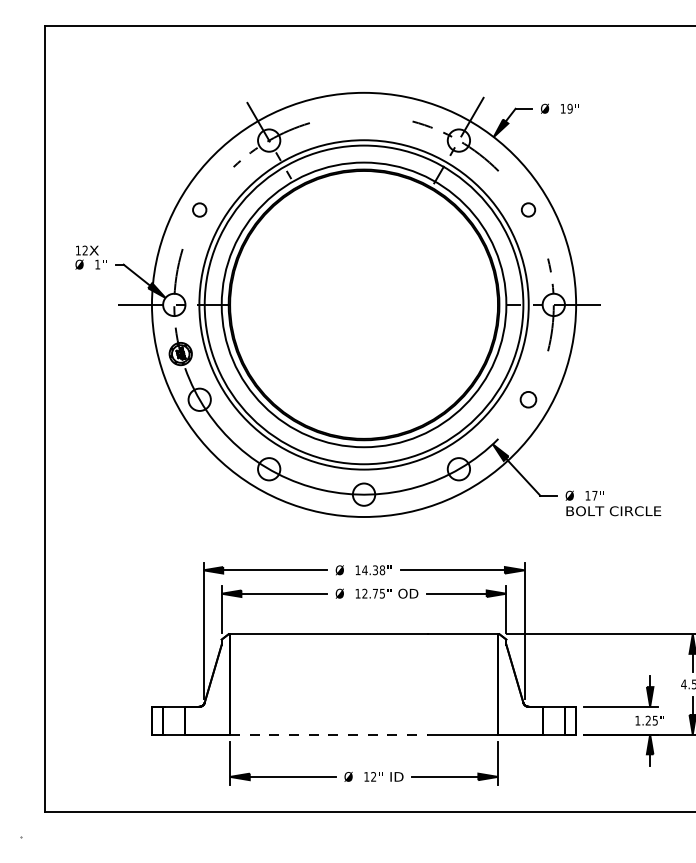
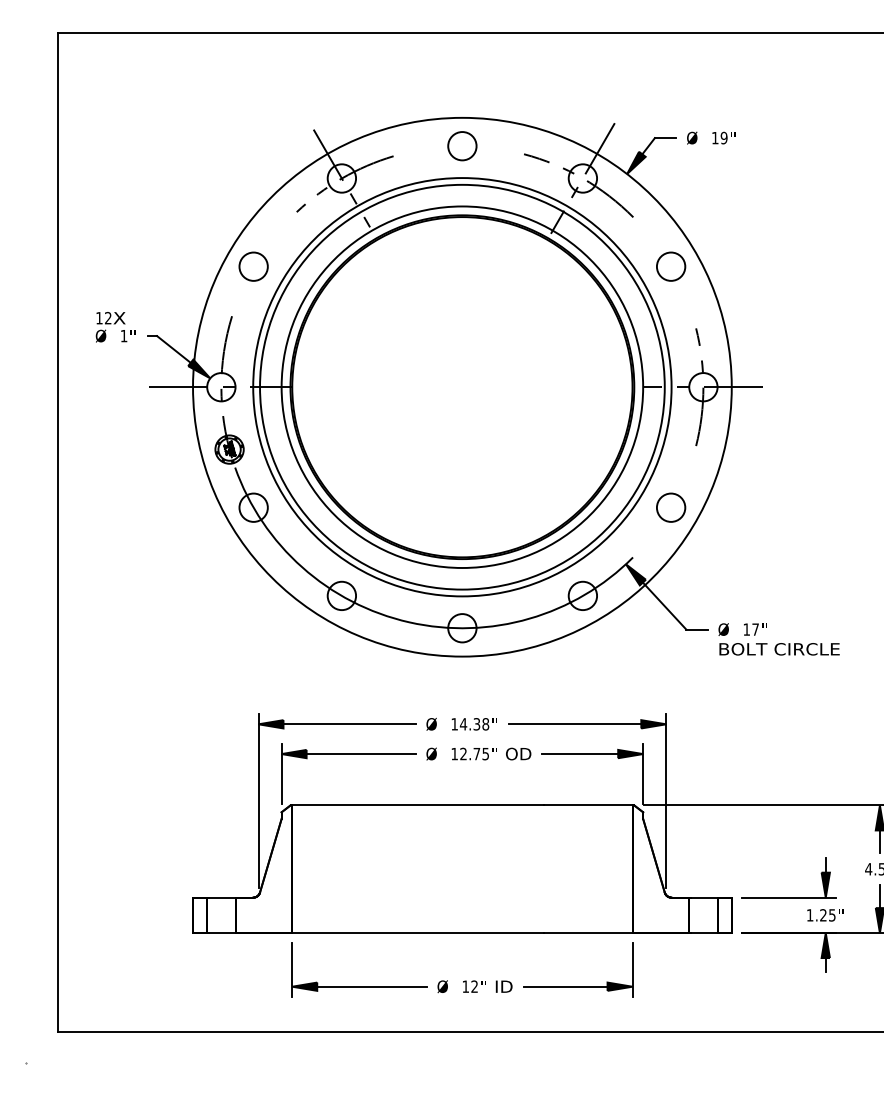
circle: (364, 115) -> (462, 146), added
circle: (199, 209) -> (253, 266), size x1.67
circle: (528, 209) -> (671, 266), size x1.67
circle: (528, 399) -> (671, 507), size x1.43
line: (329, 735) -> (418, 933), dashed -> solid

